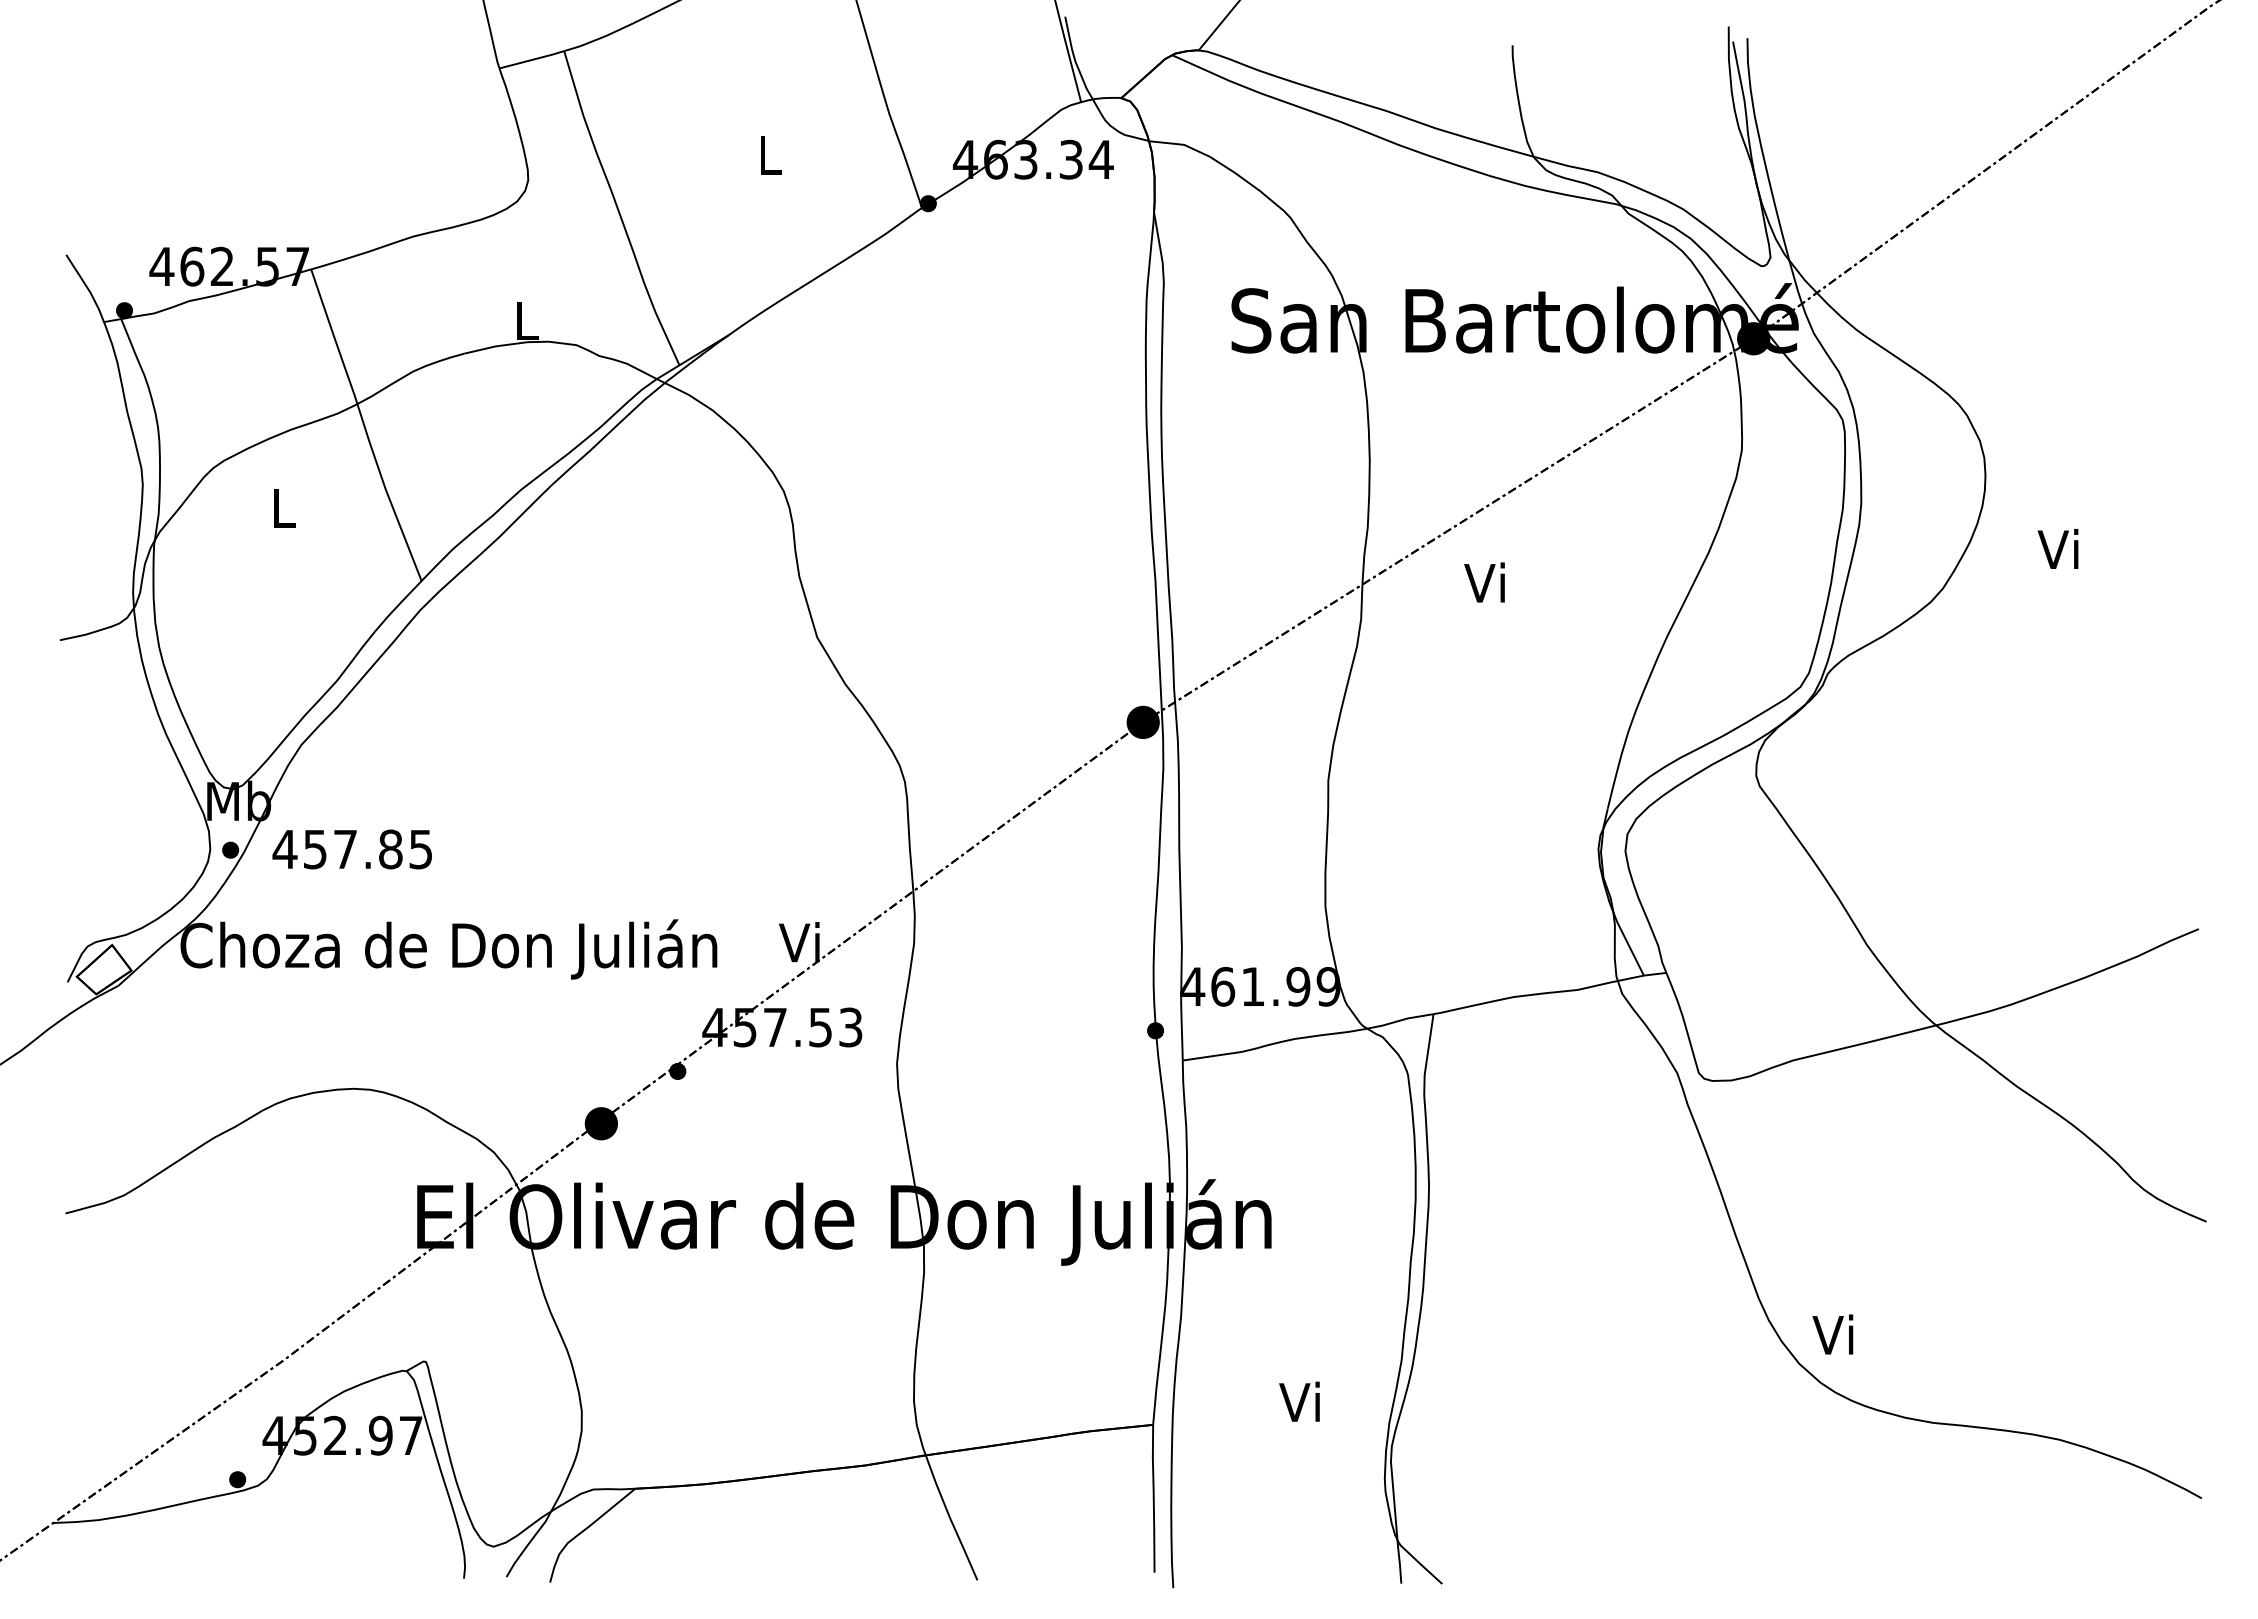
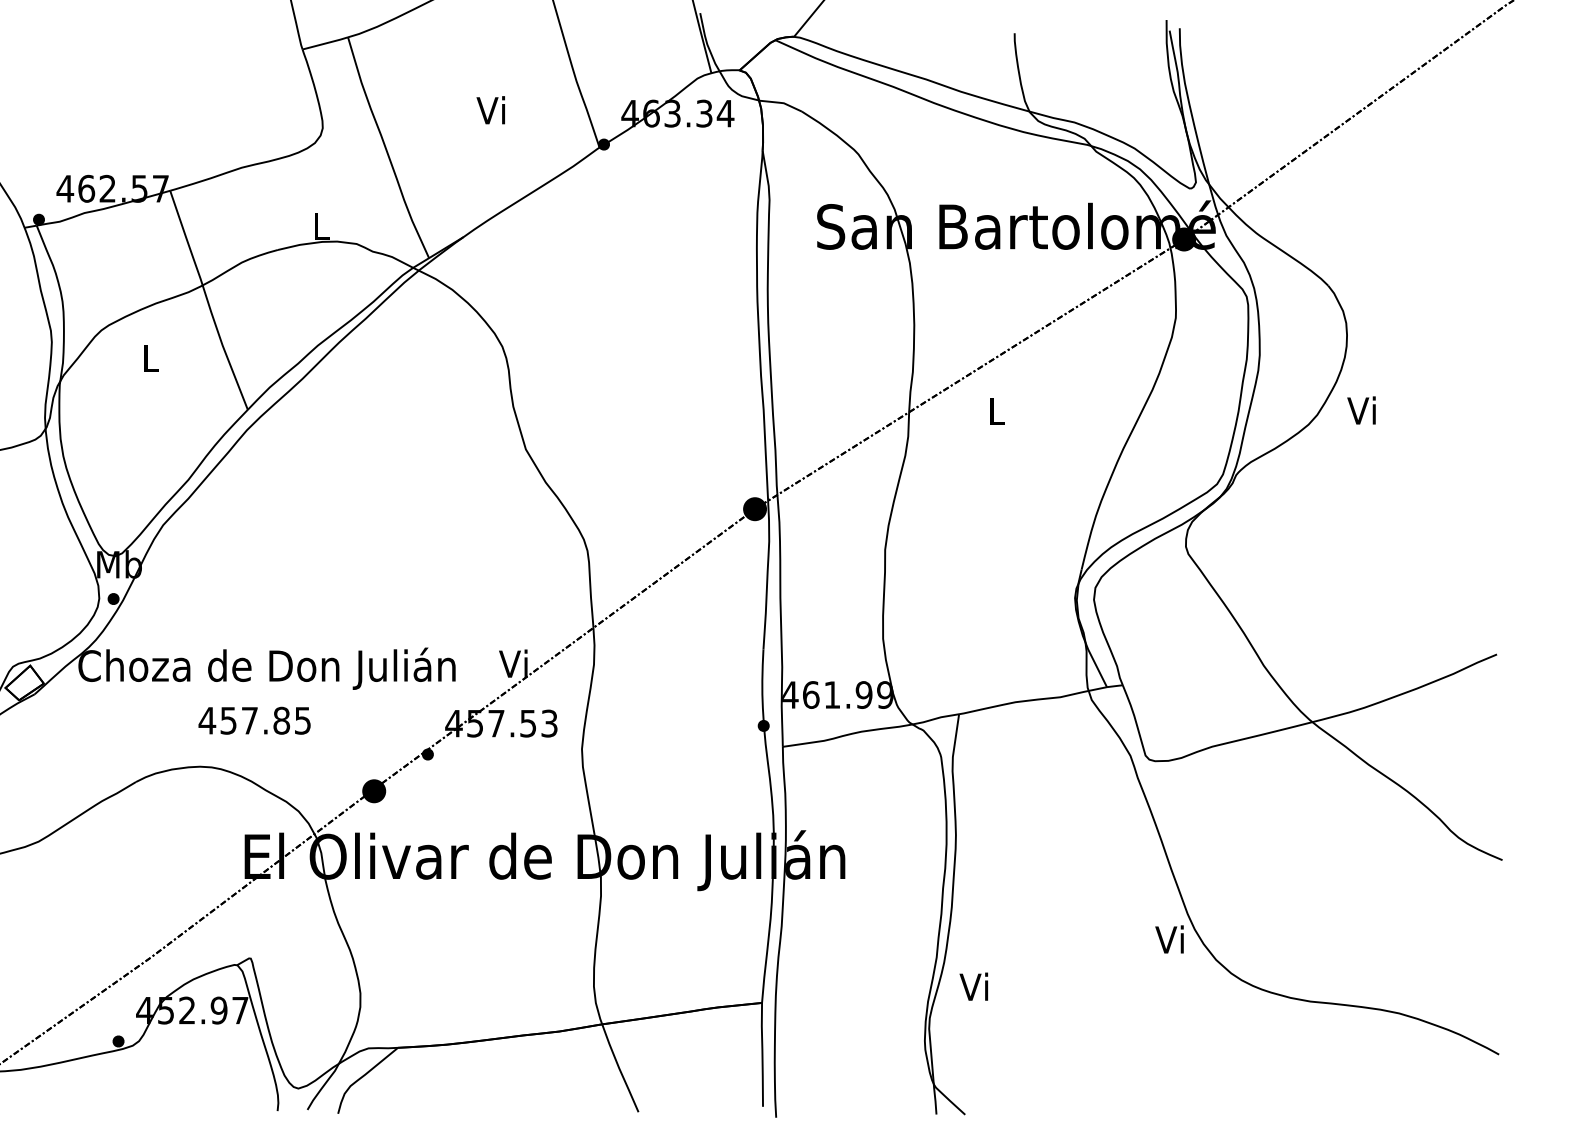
text: (767, 154) -> (490, 109), L -> Vi
text: (2057, 548) -> (1361, 410), moved
text: (1484, 582) -> (994, 410), Vi -> L
text: (351, 849) -> (254, 720), moved
text: (1832, 1334) -> (1169, 939), moved
text: (1299, 1401) -> (973, 986), moved

